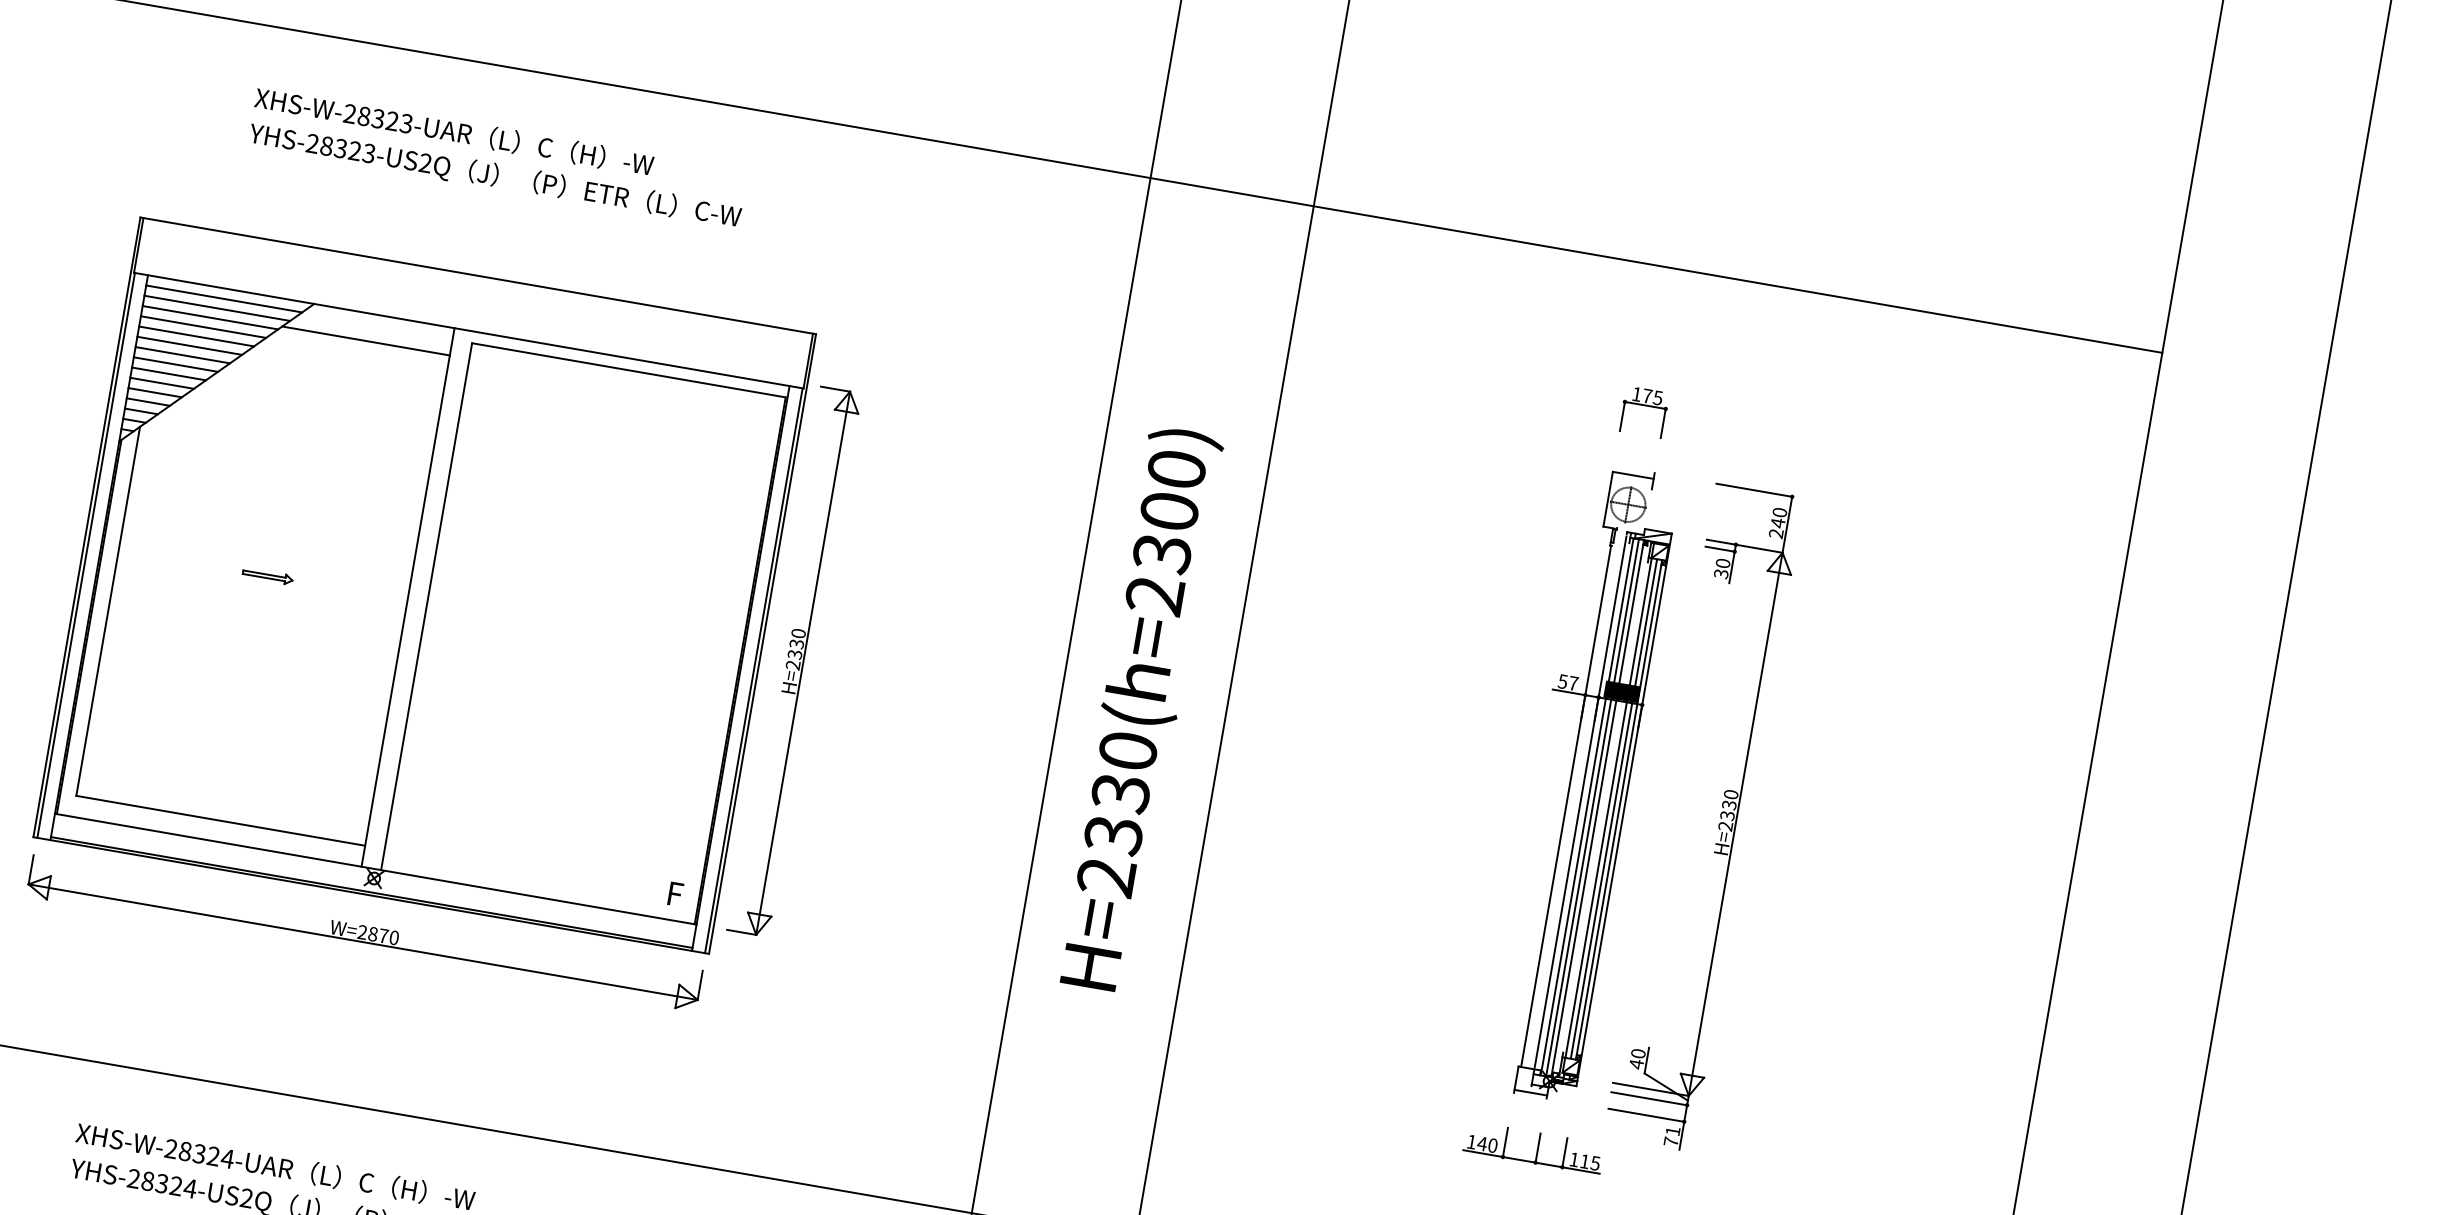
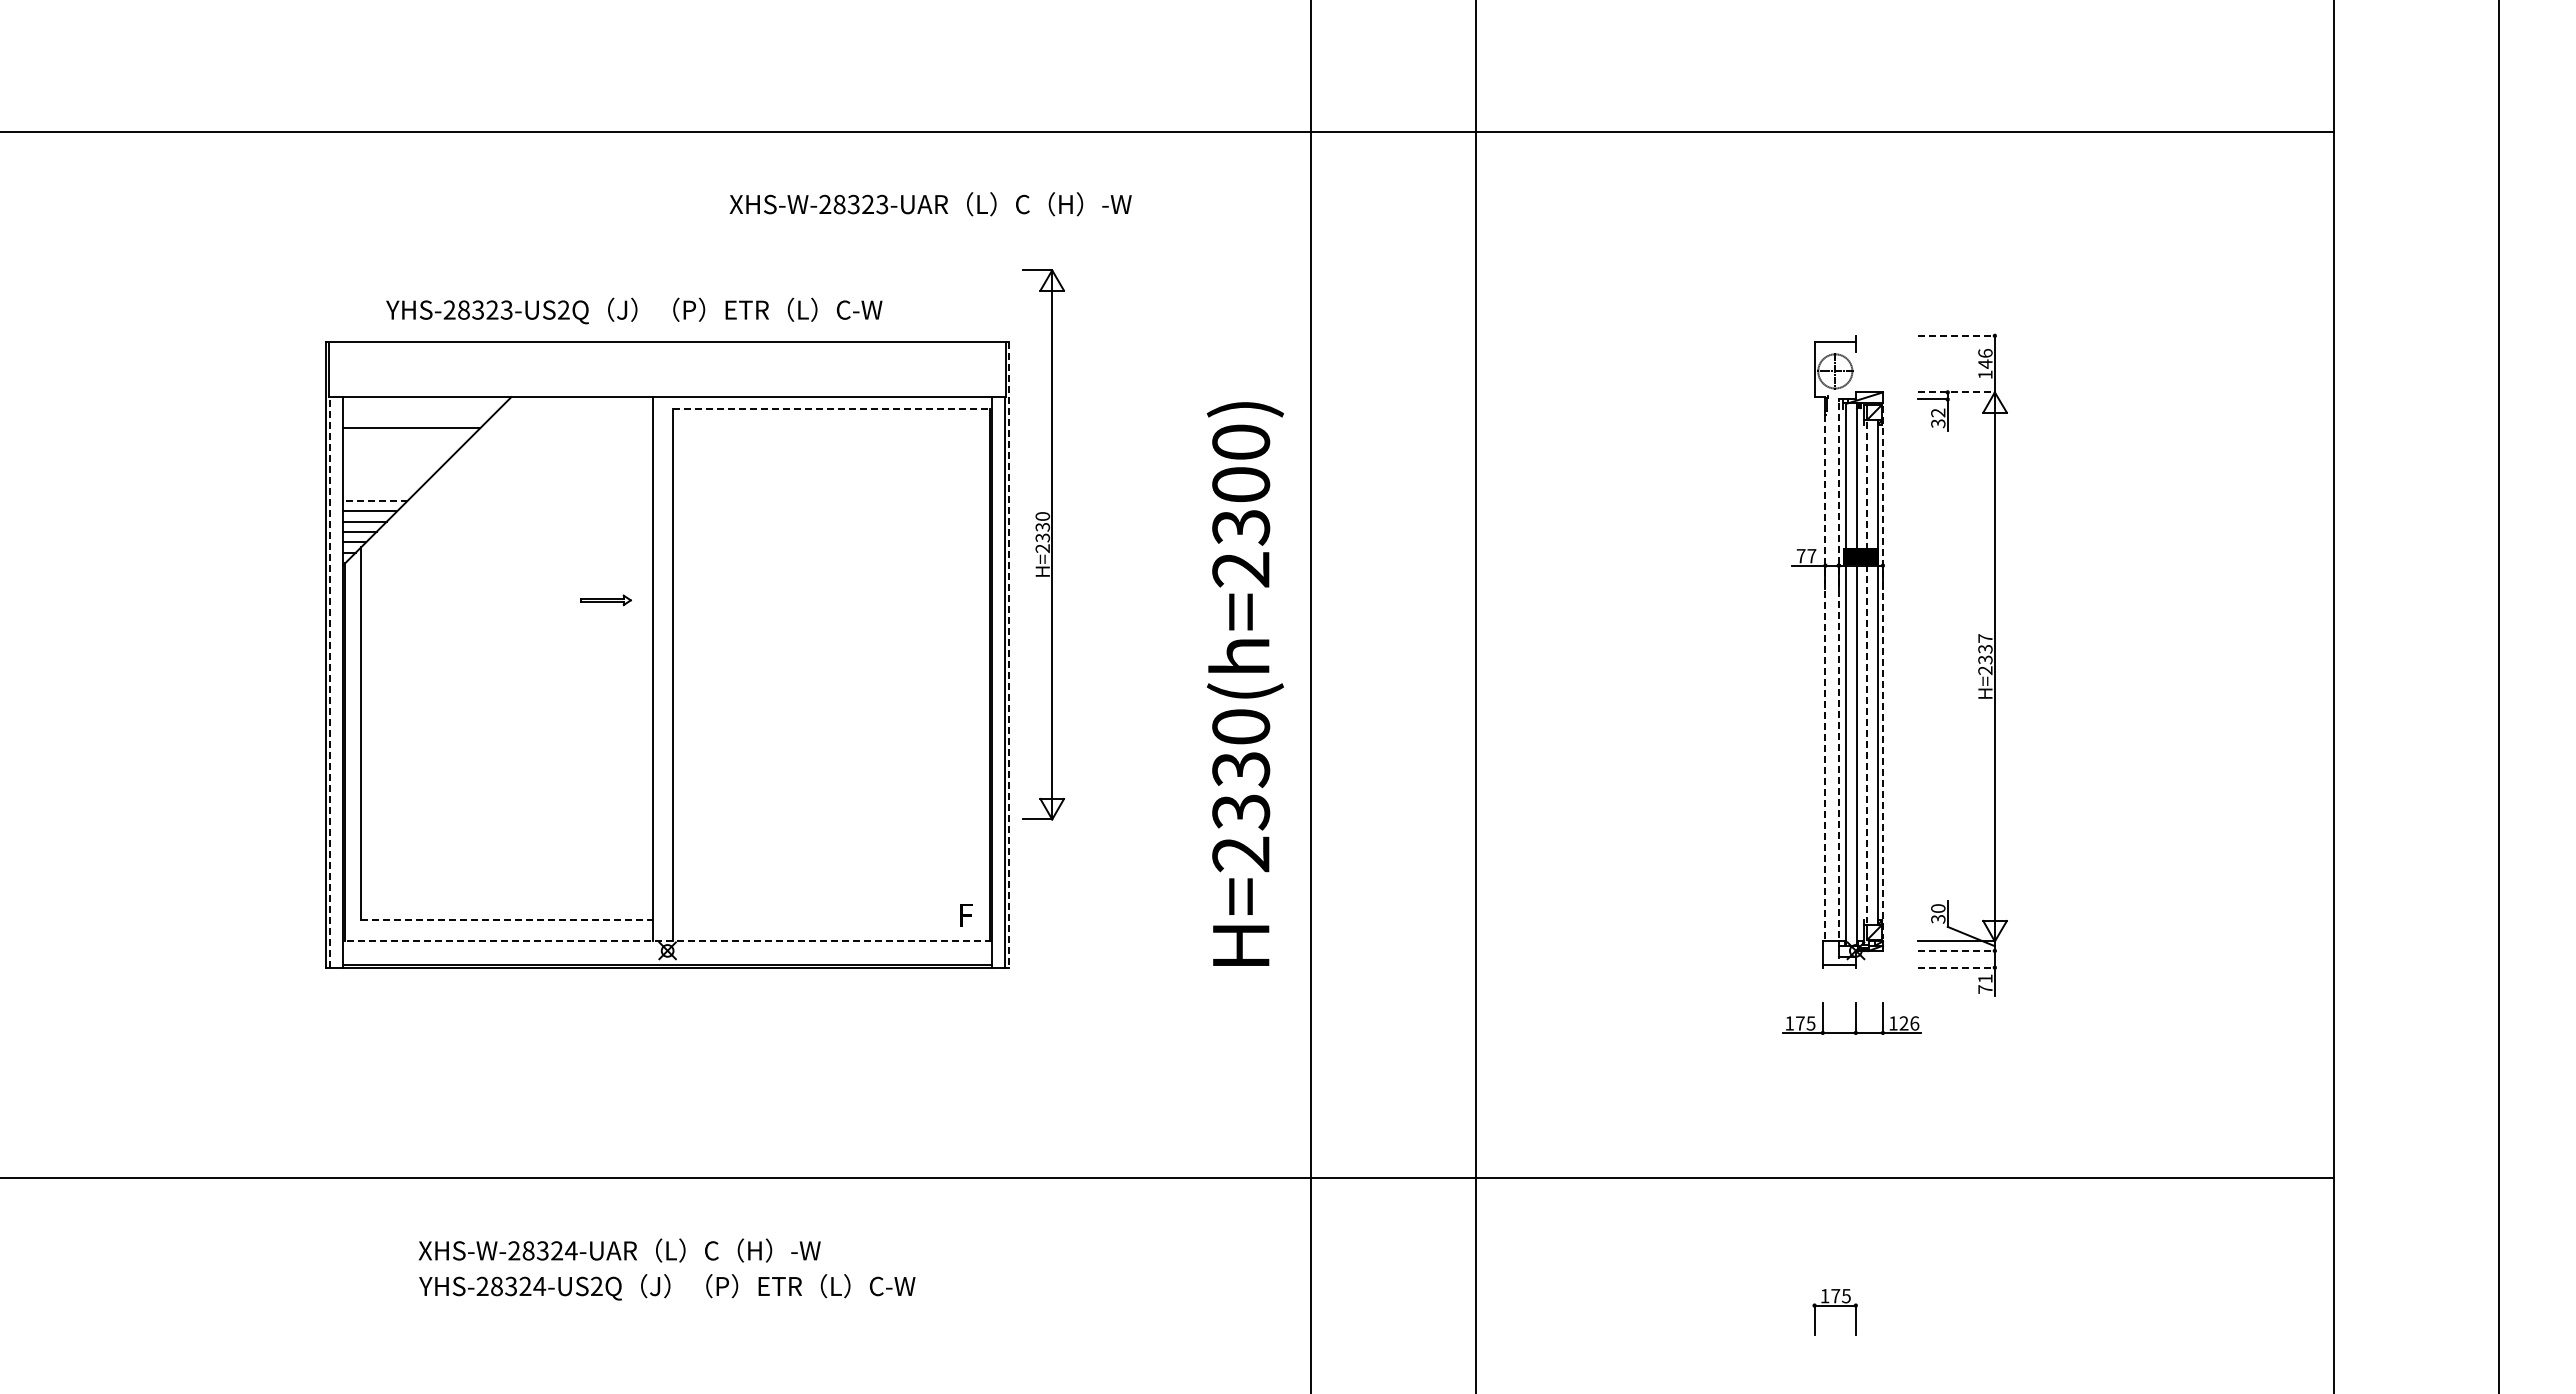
text: (454, 131) -> (930, 204), moved
text: (495, 175) -> (634, 310), moved
line: (224, 299) -> (422, 407), removed
line: (216, 307) -> (416, 417), removed
line: (203, 326) -> (406, 438), removed
line: (196, 336) -> (401, 448), removed
line: (366, 340) -> (568, 424), removed
line: (189, 346) -> (396, 459), removed
line: (182, 354) -> (390, 469), removed
line: (175, 364) -> (385, 480), removed
line: (629, 370) -> (832, 408), solid -> dashed
line: (168, 373) -> (380, 490), removed
line: (162, 383) -> (375, 500), solid -> dashed
part: (1643, 411) -> (1834, 277), removed
line: (1755, 490) -> (1957, 335), solid -> dashed
text: (1778, 523) -> (1985, 364), 240 -> 146
line: (1745, 546) -> (1957, 392), solid -> dashed
line: (86, 555) -> (330, 682), solid -> dashed
text: (1723, 563) -> (1938, 412), 30 -> 32
part: (267, 576) -> (605, 600), moved
line: (762, 644) -> (1009, 655), solid -> dashed
part: (794, 661) -> (1043, 544), moved
text: (1562, 681) -> (1800, 556), 57 -> 77
text: (1138, 708) -> (1244, 683), moved
text: (1731, 794) -> (1985, 638), H=2330 -> H=2337
line: (1580, 802) -> (1838, 671), solid -> dashed
line: (1566, 806) -> (1825, 678), solid -> dashed
line: (1592, 807) -> (1851, 674), removed
line: (1608, 808) -> (1867, 672), solid -> dashed
line: (1613, 808) -> (1872, 672), removed
line: (1623, 810) -> (1882, 672), solid -> dashed
line: (220, 821) -> (507, 920), solid -> dashed
line: (375, 869) -> (667, 941), solid -> dashed
part: (364, 933) -> (667, 1006), removed
text: (1636, 1064) -> (1938, 919), 40 -> 30
line: (1650, 1098) -> (1957, 950), solid -> dashed
line: (1647, 1115) -> (1957, 967), solid -> dashed
text: (1487, 1144) -> (1805, 1023), 140 -> 175
text: (1590, 1162) -> (1909, 1023), 115 -> 126

